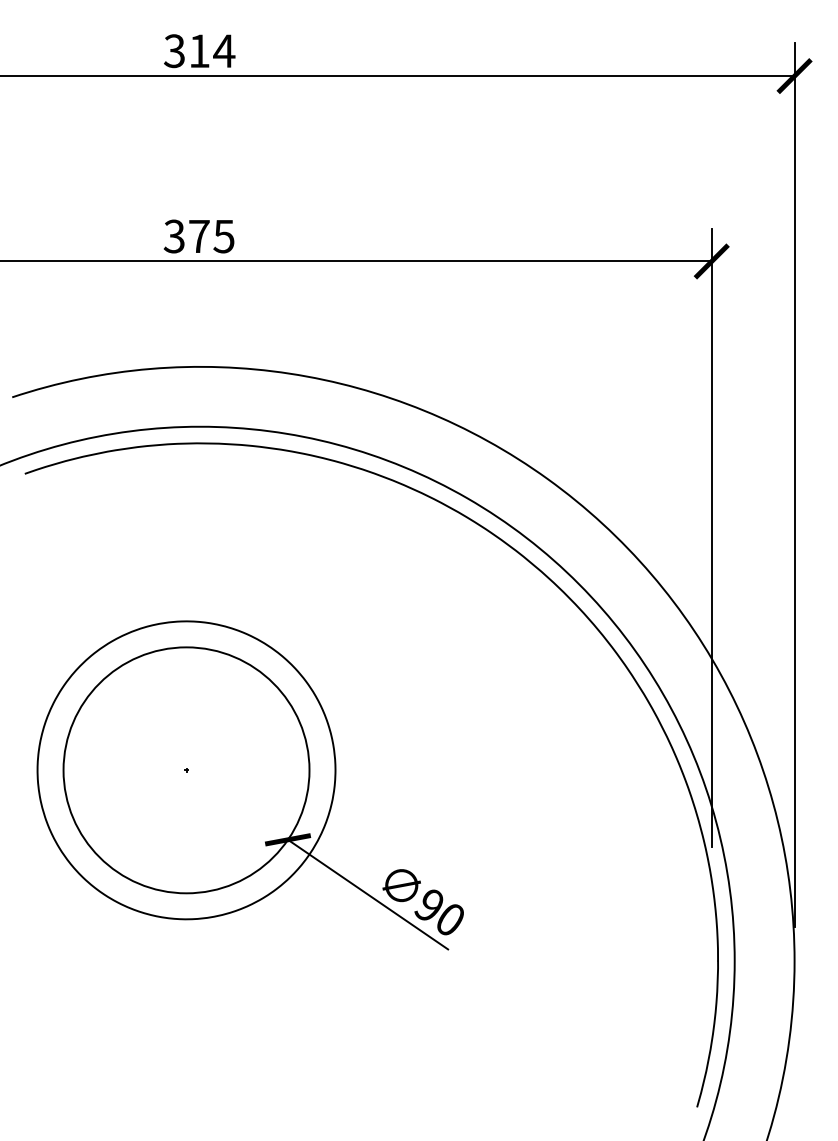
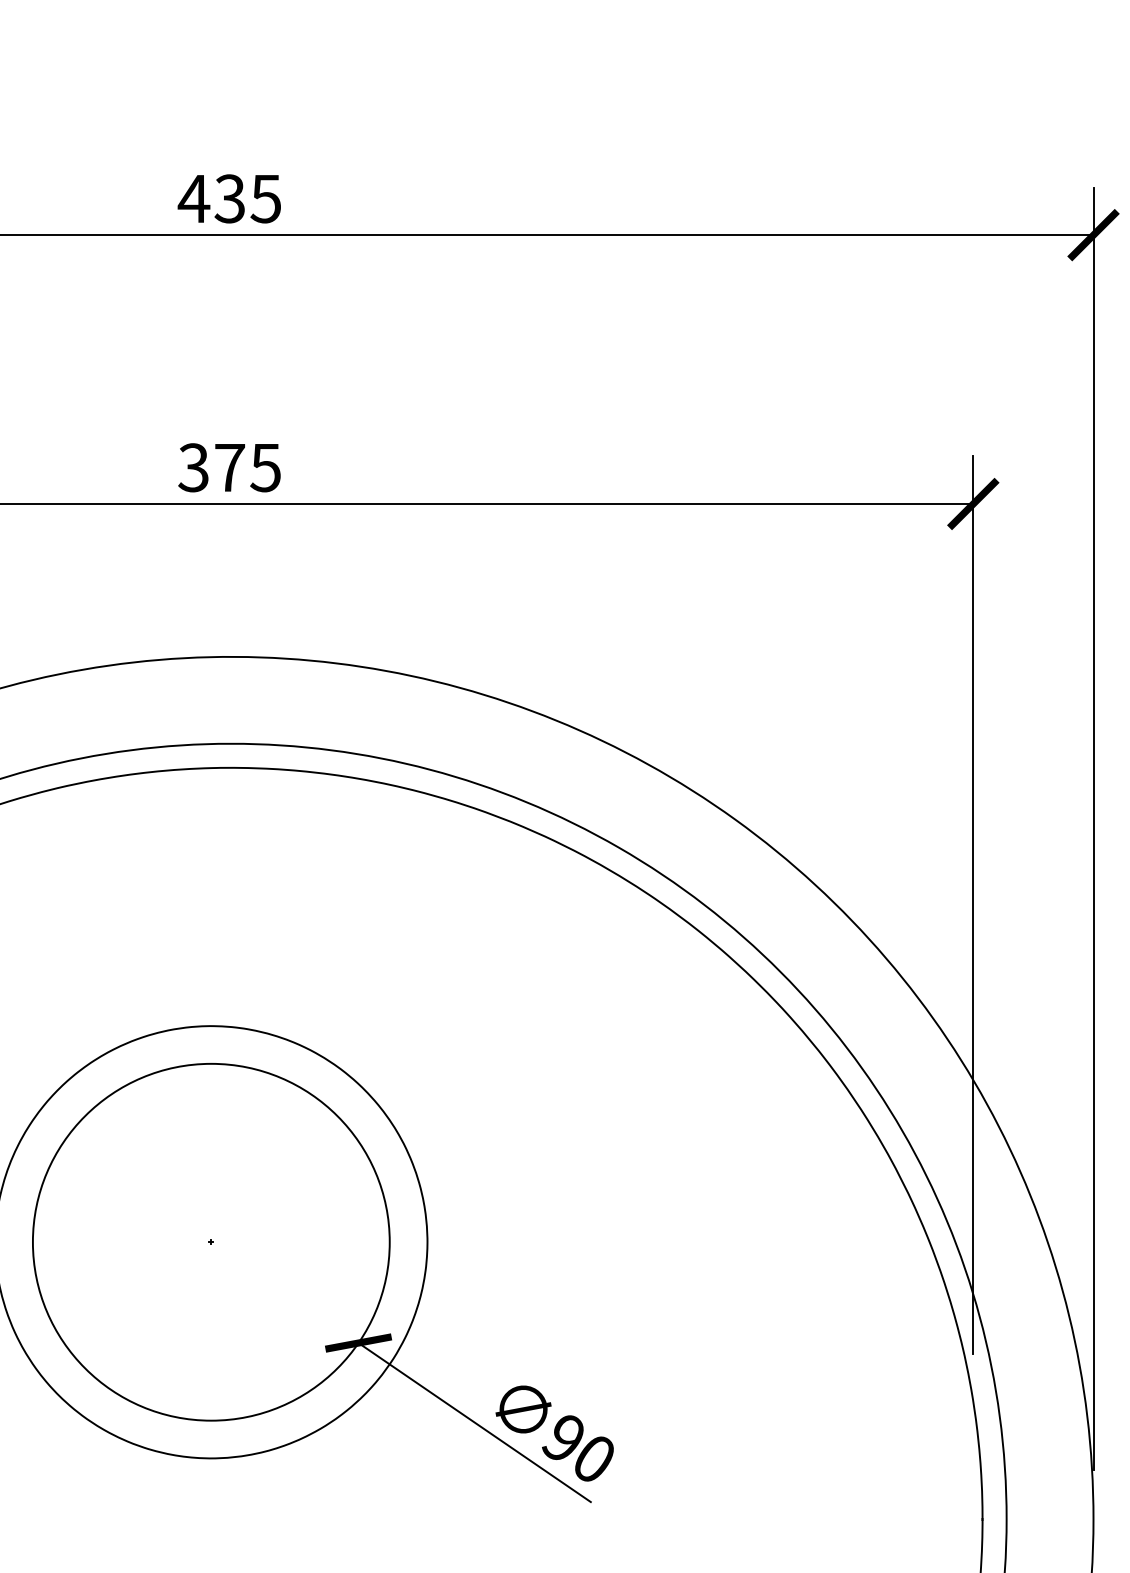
text: (199, 51) -> (230, 199), 314 -> 435

